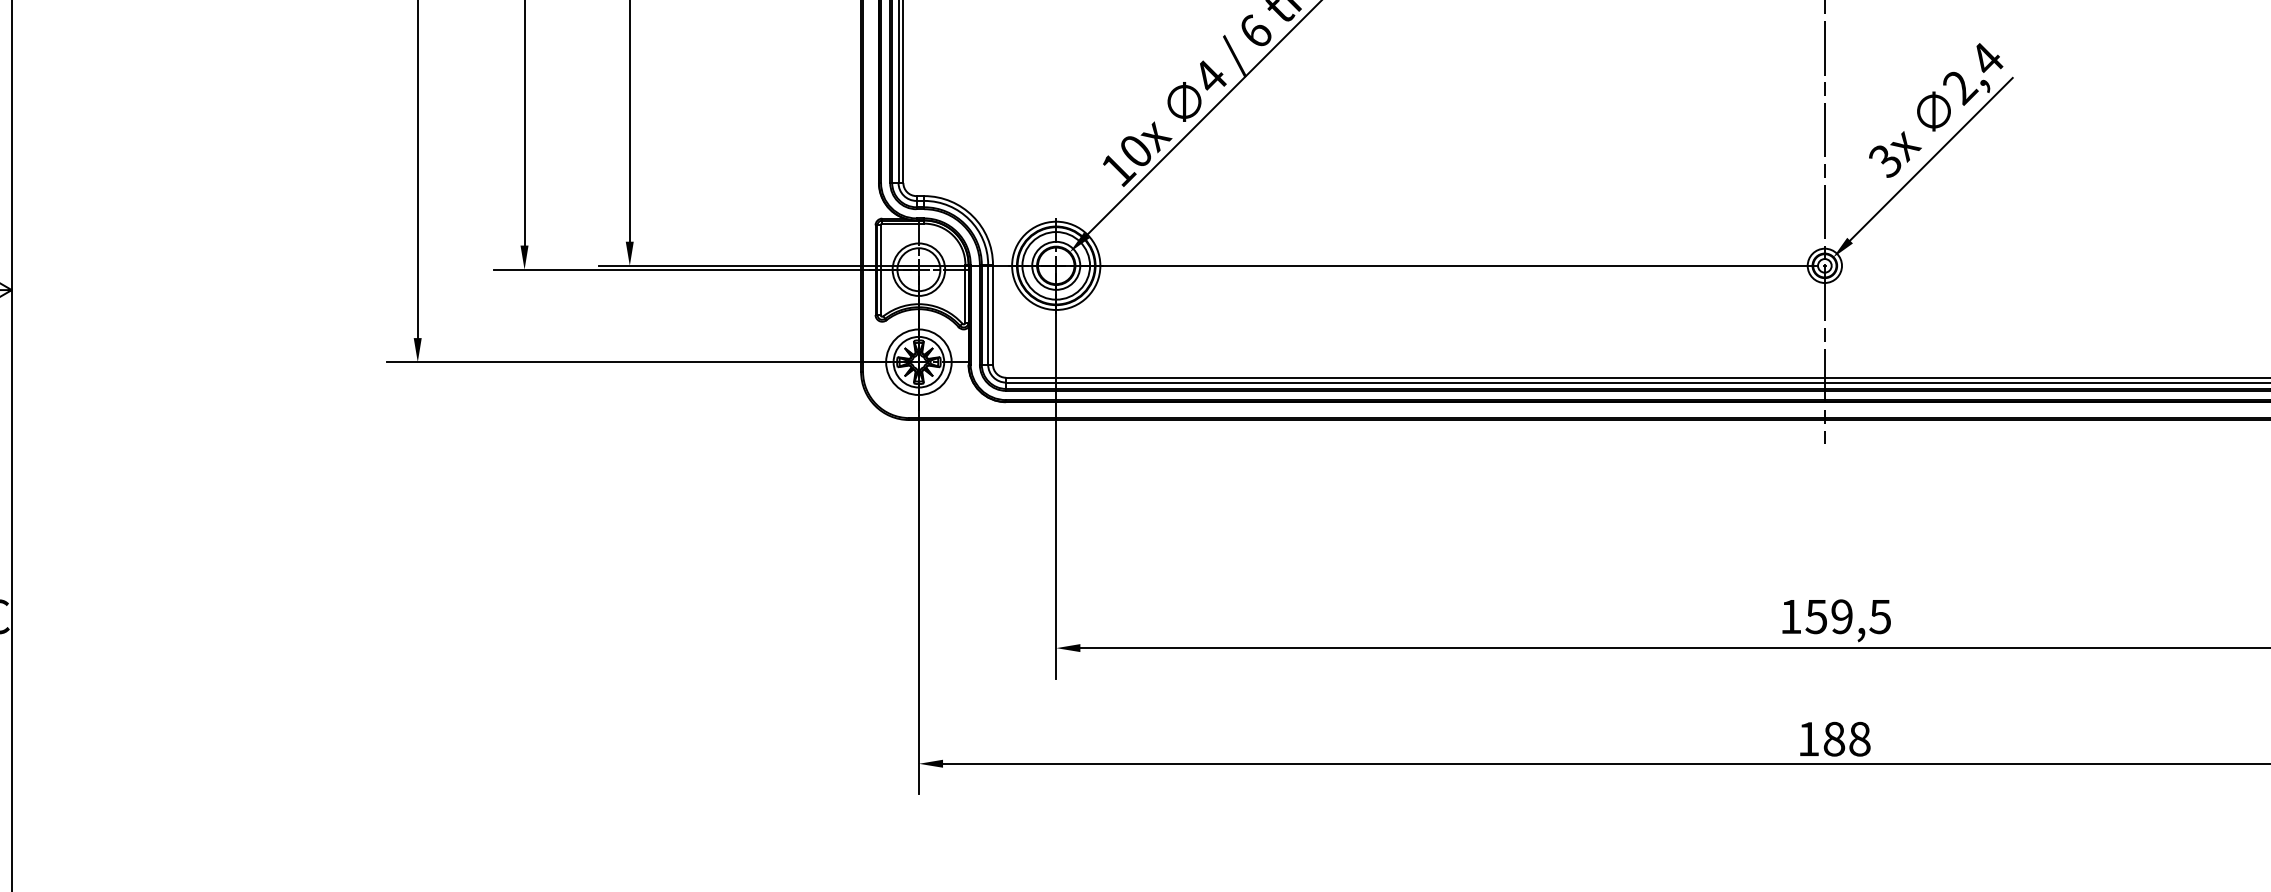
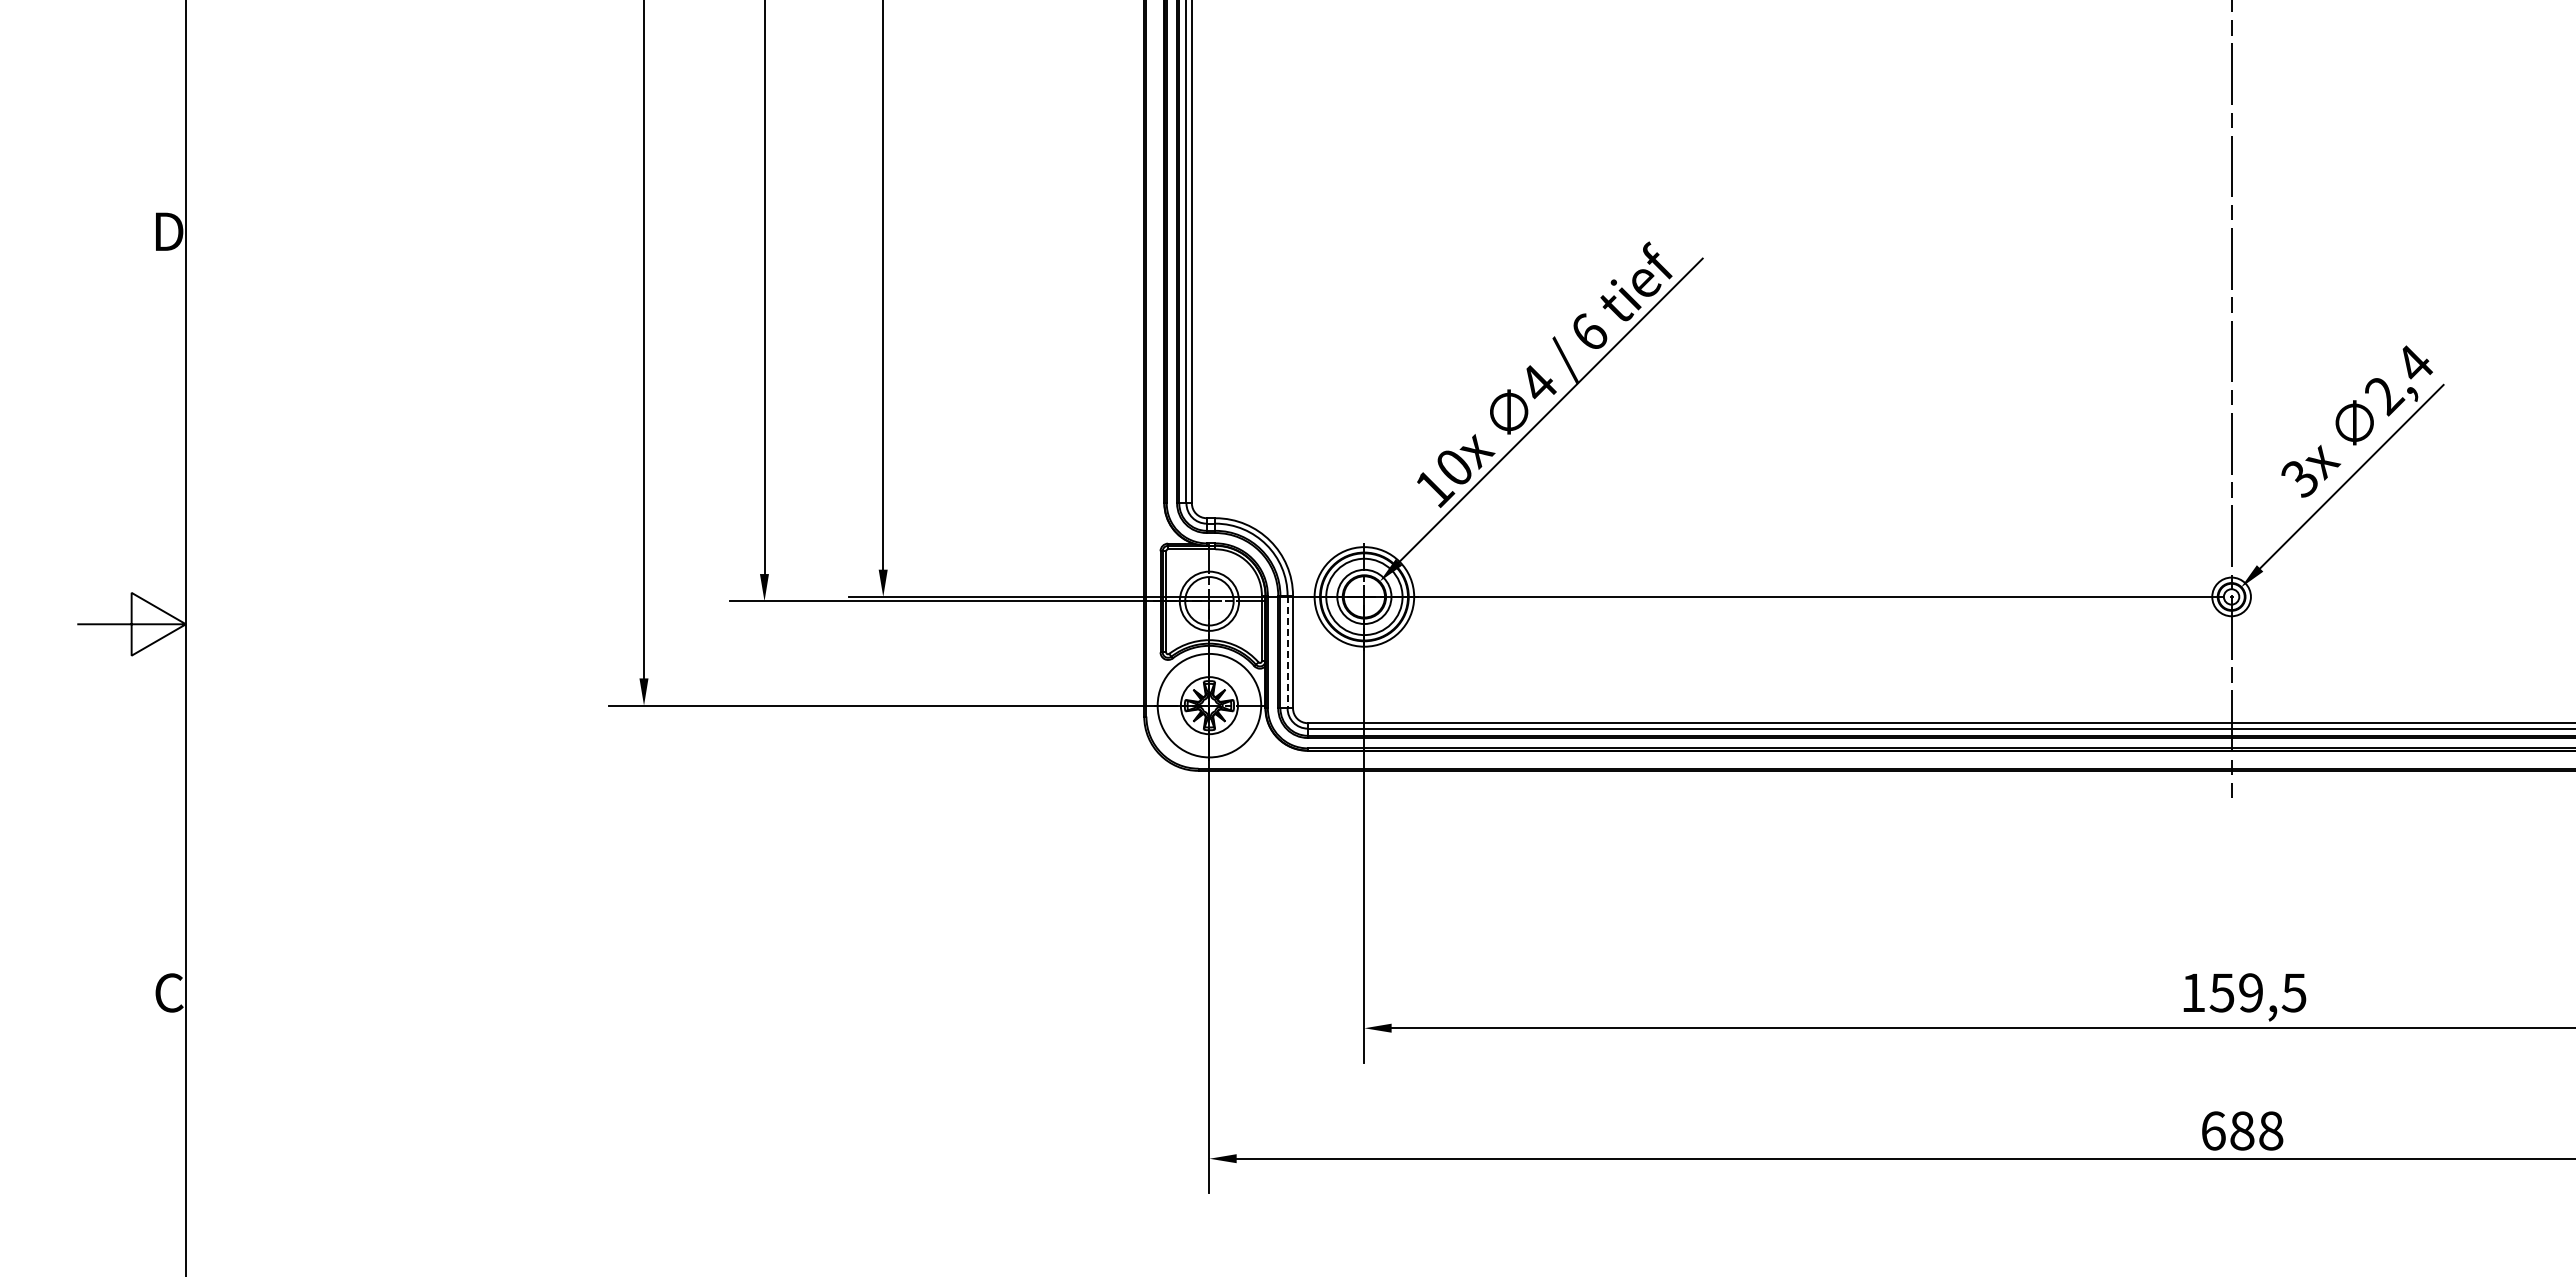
line: (988, 315) -> (1287, 652), solid -> dashed
circle: (918, 362) -> (1209, 705), size x1.4
text: (1808, 738) -> (2213, 1130), 188 -> 688

